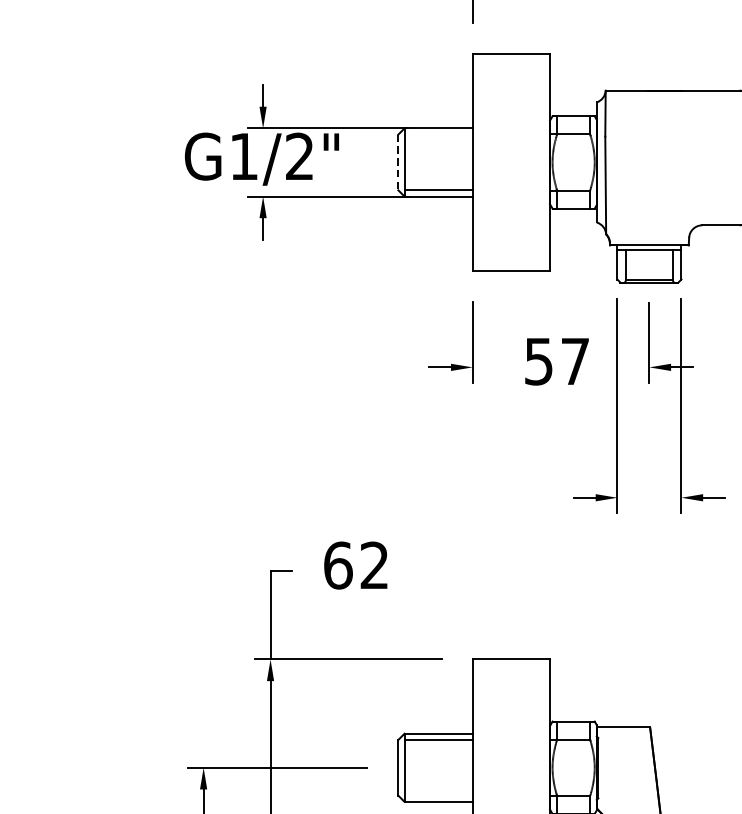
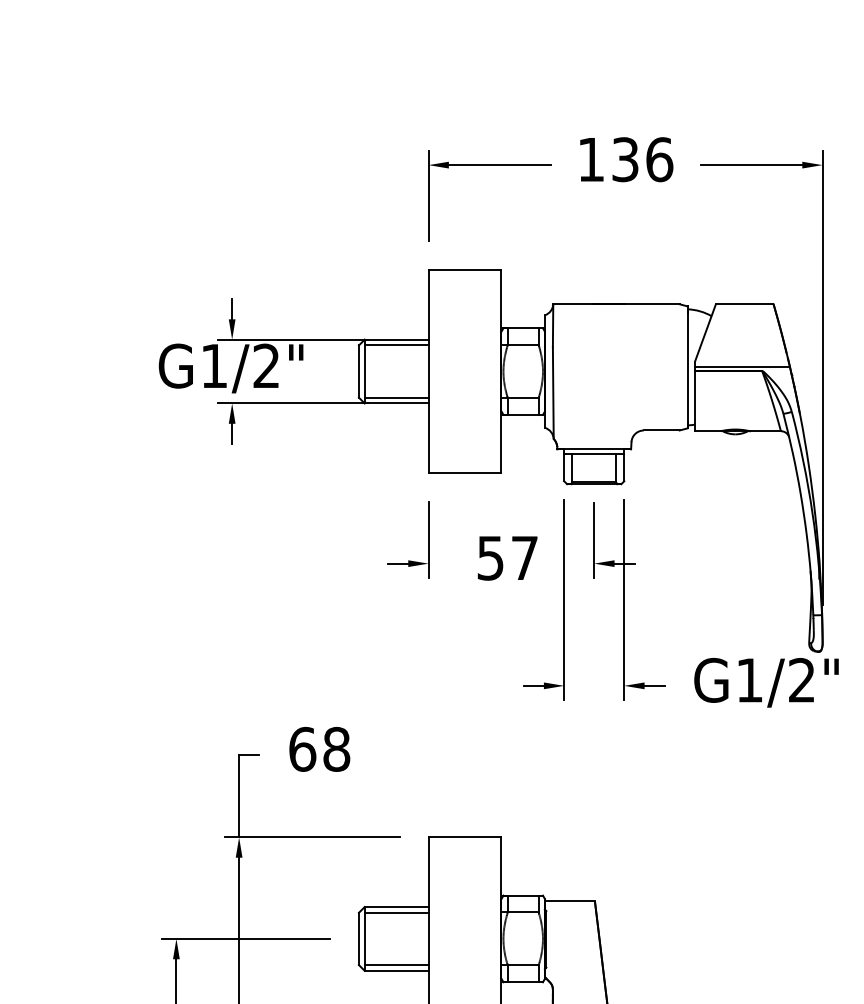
line: (438, 134) -> (396, 345), added
line: (397, 163) -> (358, 372), dashed -> solid
text: (374, 565) -> (336, 749), 62 -> 68
line: (438, 796) -> (396, 965), added

